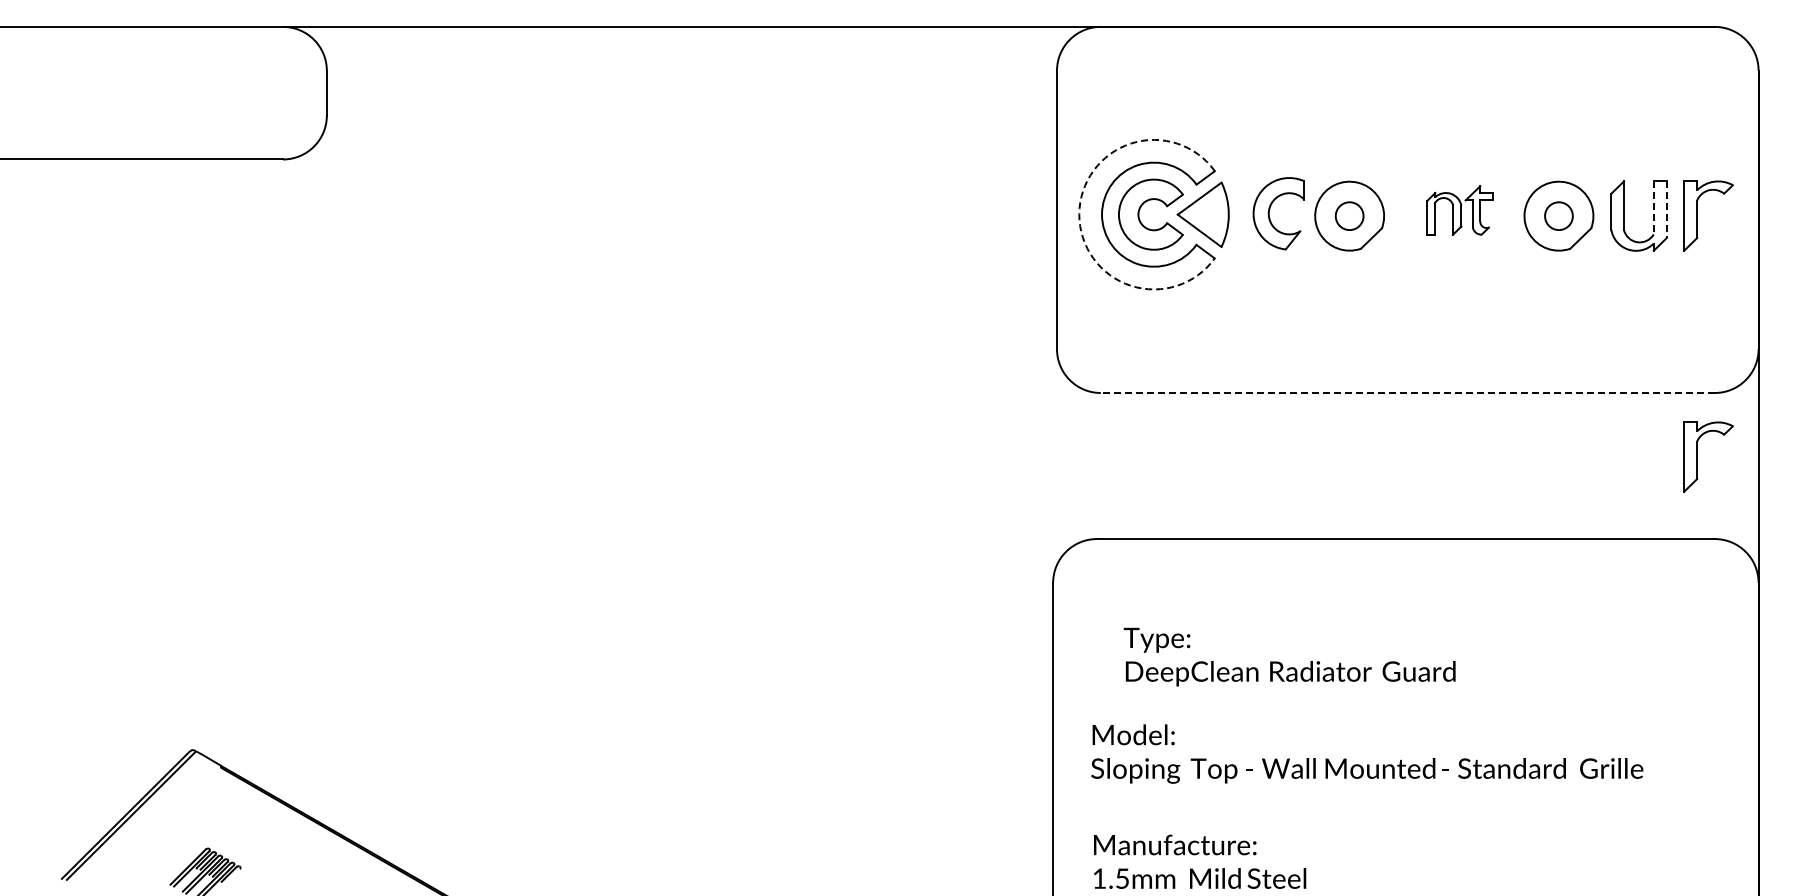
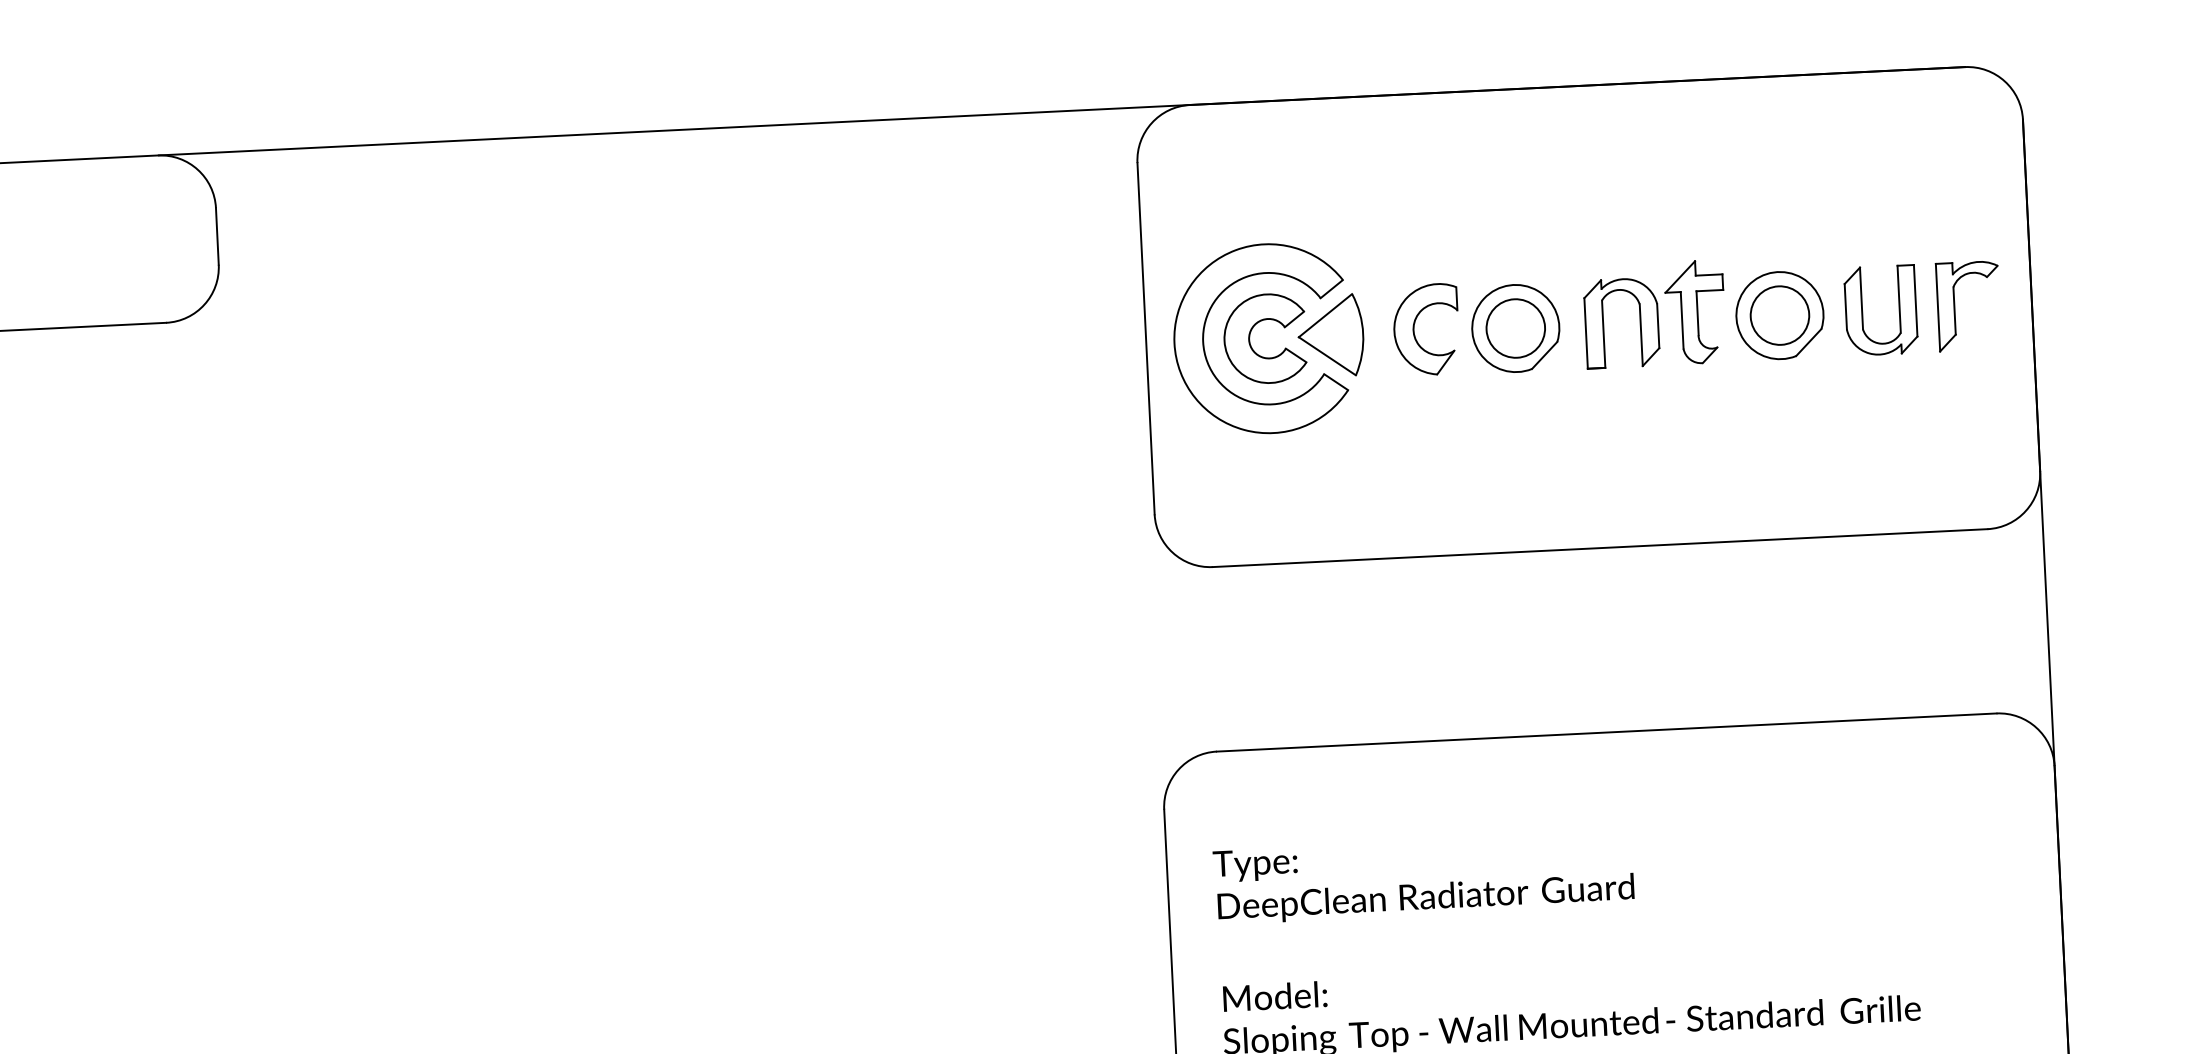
line: (1653, 207) -> (1898, 298), dashed -> solid
part: (1459, 210) -> (1654, 314), size x1.67
line: (1666, 210) -> (1915, 301), dashed -> solid
arc: (1079, 214) -> (1174, 343), dashed -> solid
circle: (1349, 216) -> (1515, 328), size x1.67
circle: (1558, 216) -> (1779, 316), size x1.67
line: (1407, 393) -> (1599, 548), dashed -> solid
part: (1697, 456) -> (1969, 610), removed
text: (1289, 656) -> (1423, 877), moved

